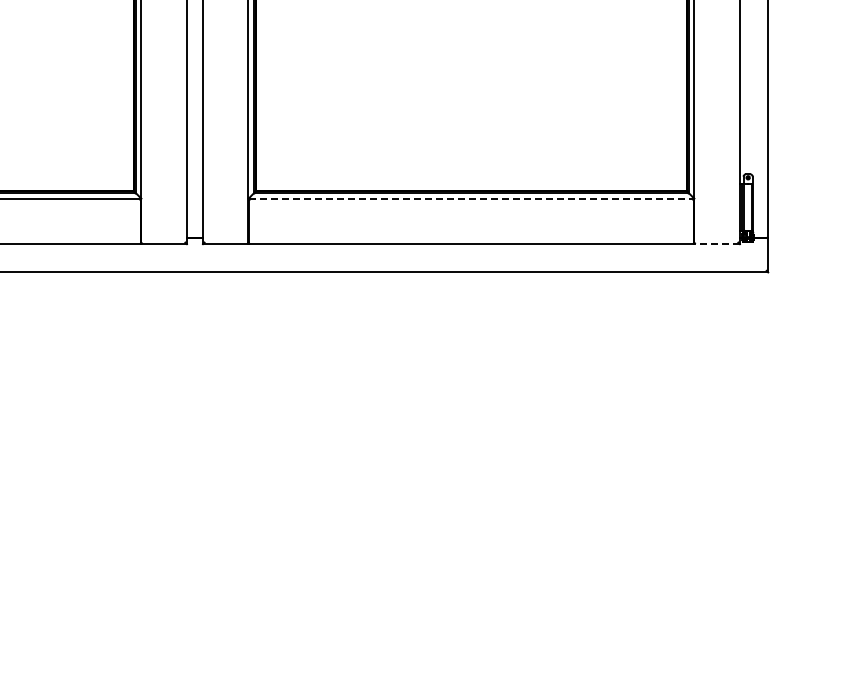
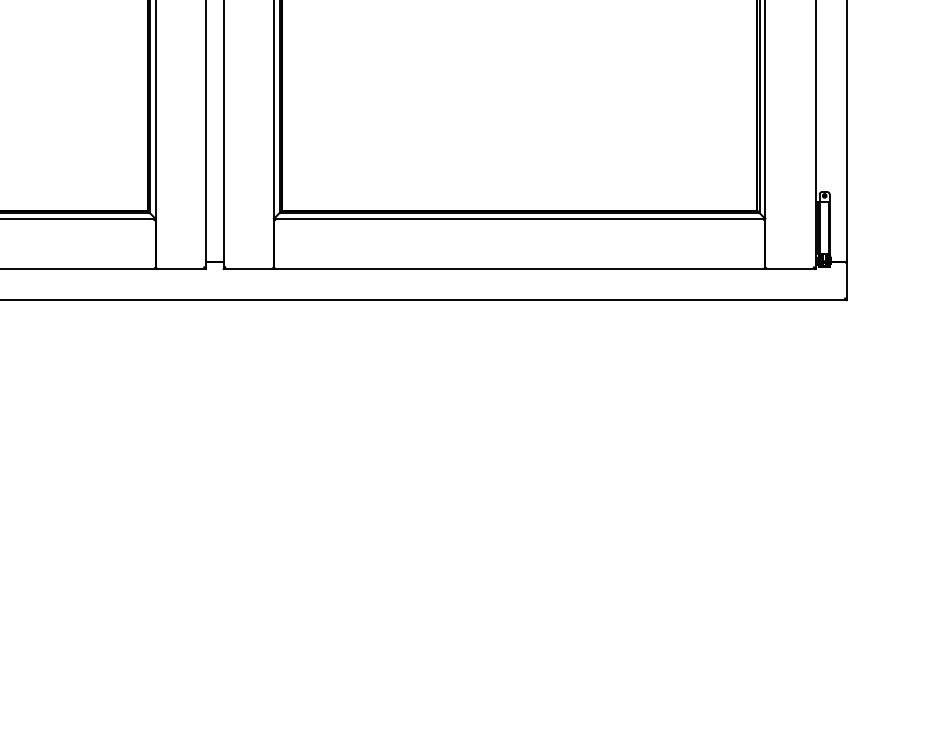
line: (471, 198) -> (519, 218), dashed -> solid
line: (717, 244) -> (790, 269), dashed -> solid

